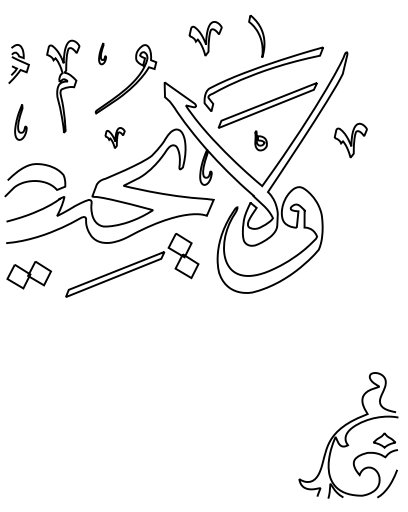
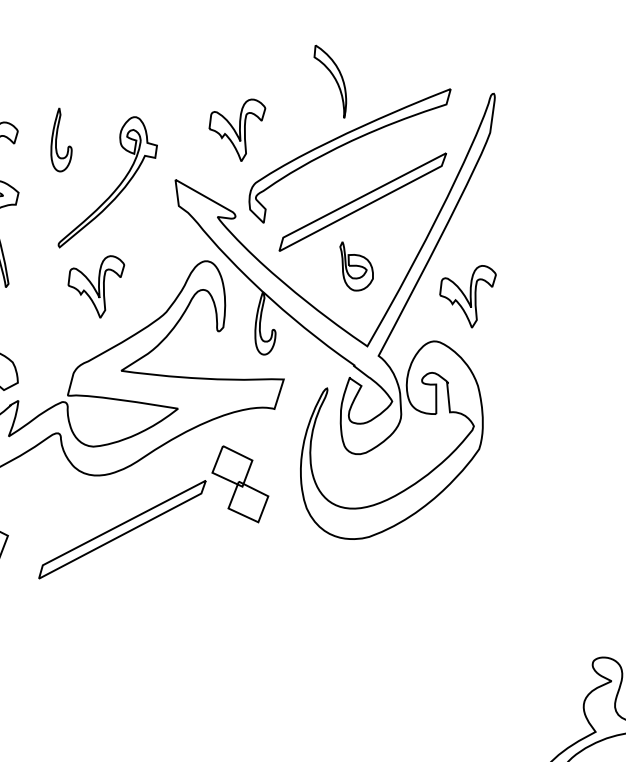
part: (205, 38) -> (238, 130), moved
part: (102, 53) -> (60, 139), size x1.67
part: (114, 137) -> (96, 286), size x1.67
part: (260, 140) -> (356, 265), size x1.43
part: (350, 140) -> (468, 297), moved

